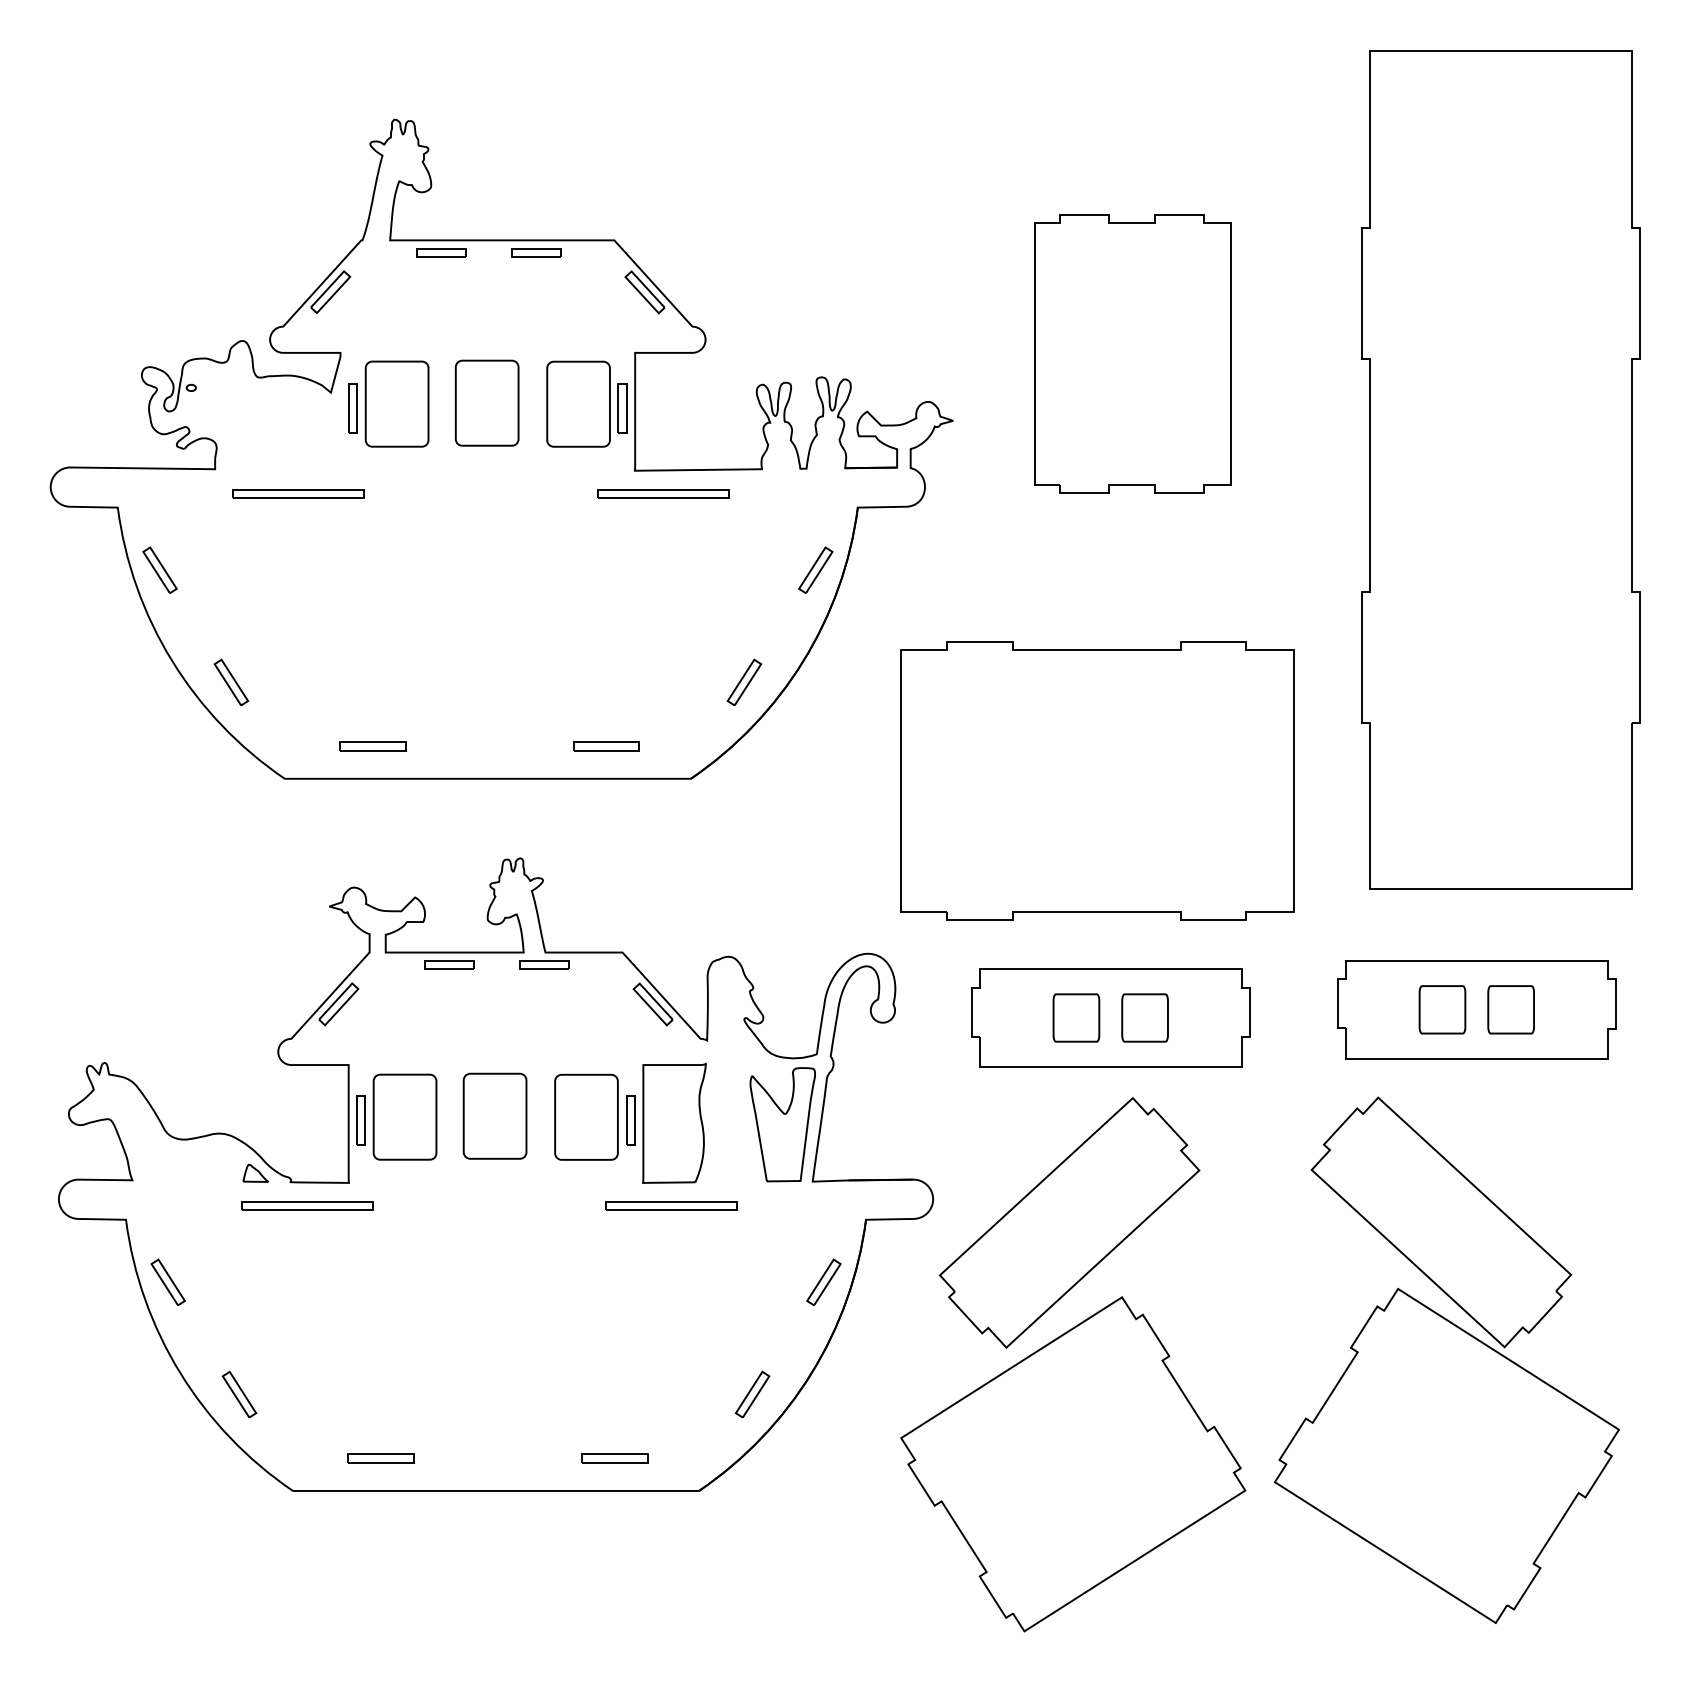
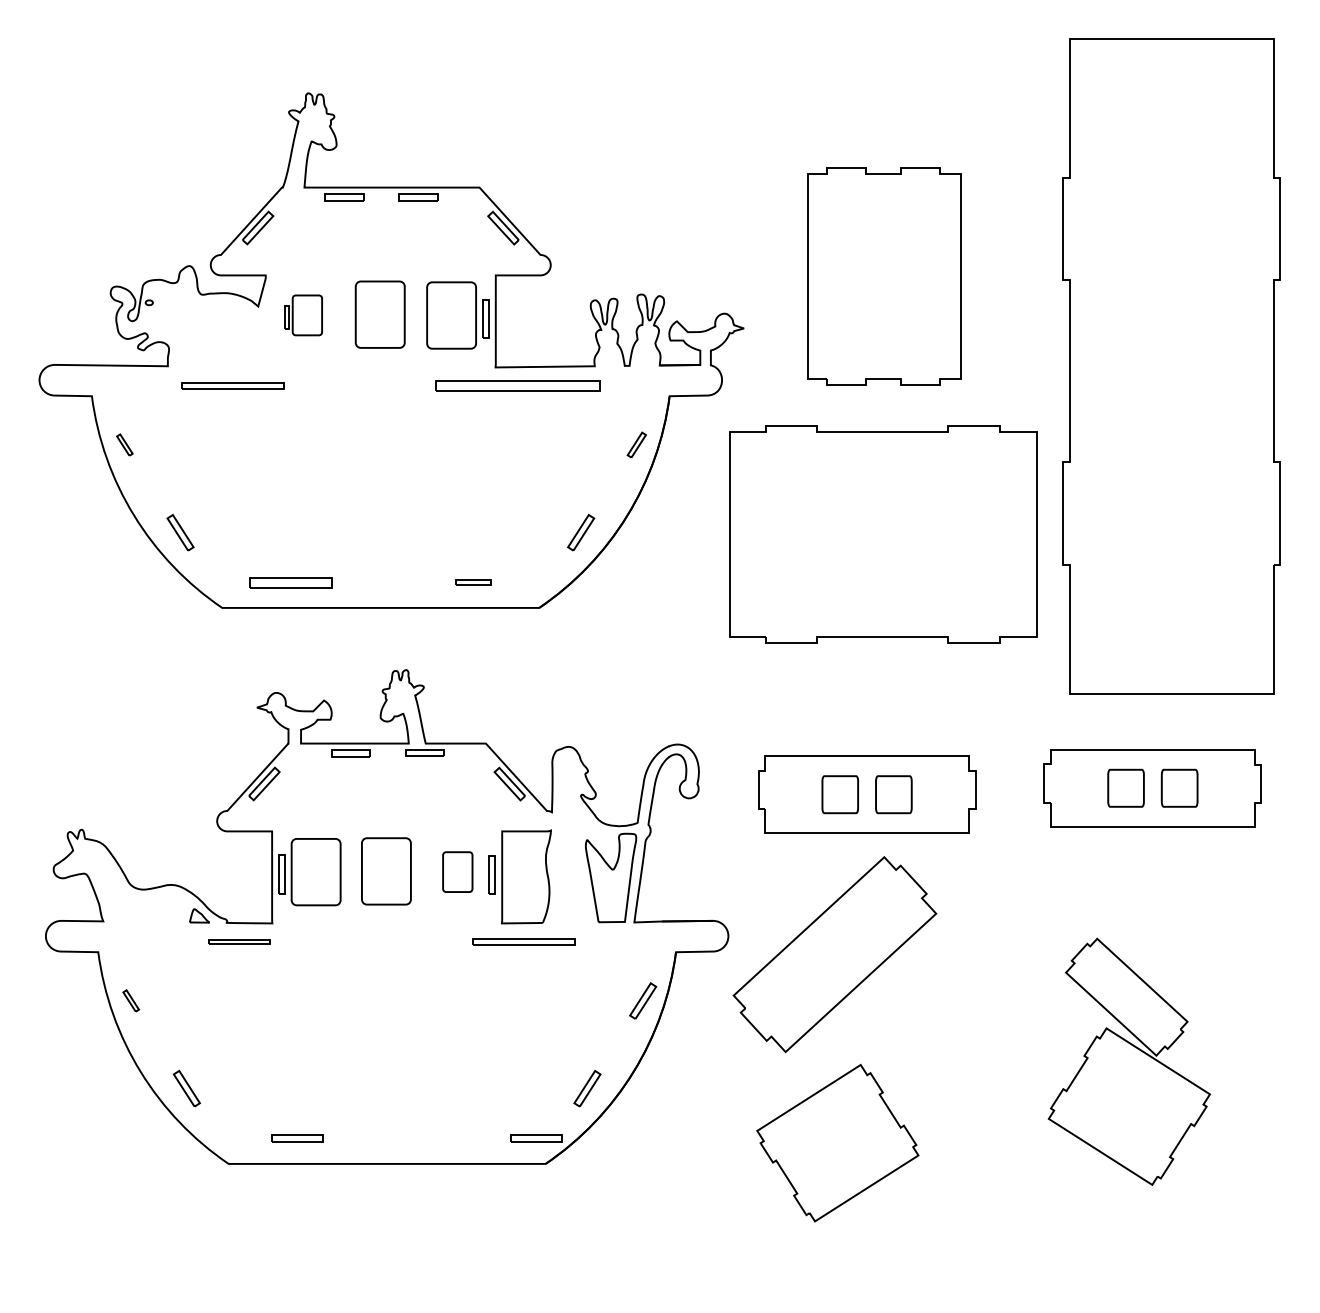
part: (388, 403) -> (303, 314), size x0.6
part: (663, 493) -> (517, 385), size x1.6
part: (159, 569) -> (124, 444), size x0.6
part: (815, 569) -> (636, 444), size x0.7
part: (372, 746) -> (290, 582), size x1.6
part: (606, 746) -> (473, 582), size x0.7
part: (1097, 780) -> (883, 534), moved
part: (586, 1116) -> (457, 871), size x0.6
part: (307, 1205) -> (239, 941), size x0.6
part: (167, 1281) -> (130, 1000), size x0.6
part: (1446, 1359) -> (1129, 1061), size x0.6
part: (614, 1458) -> (535, 1138), moved
part: (1073, 1464) -> (837, 1143), size x0.6

